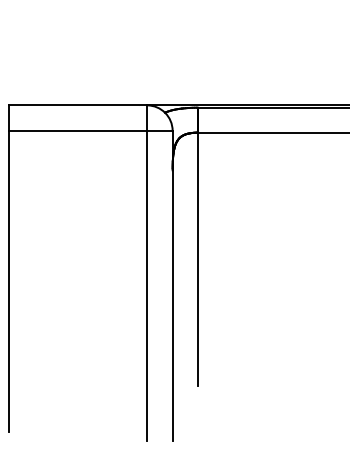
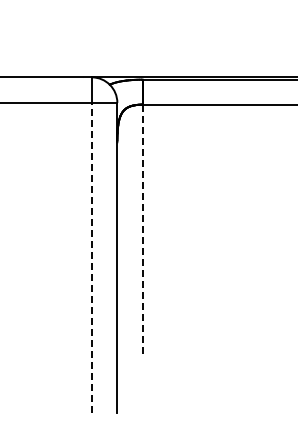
line: (198, 259) -> (143, 231), solid -> dashed
line: (147, 285) -> (92, 257), solid -> dashed

